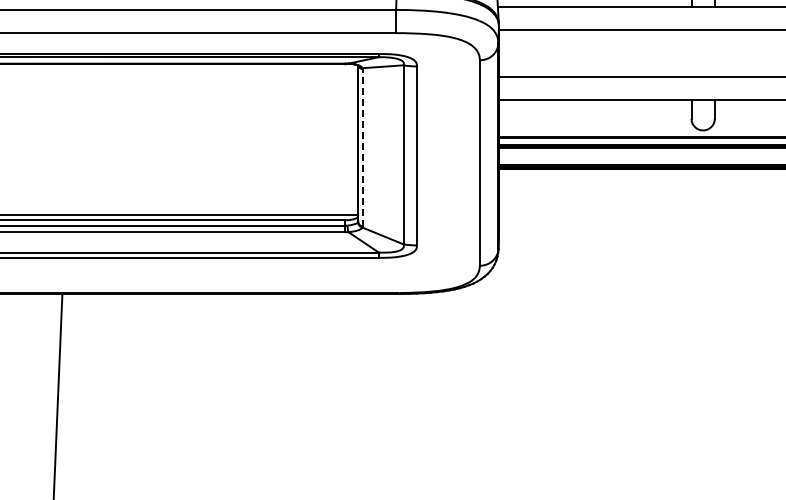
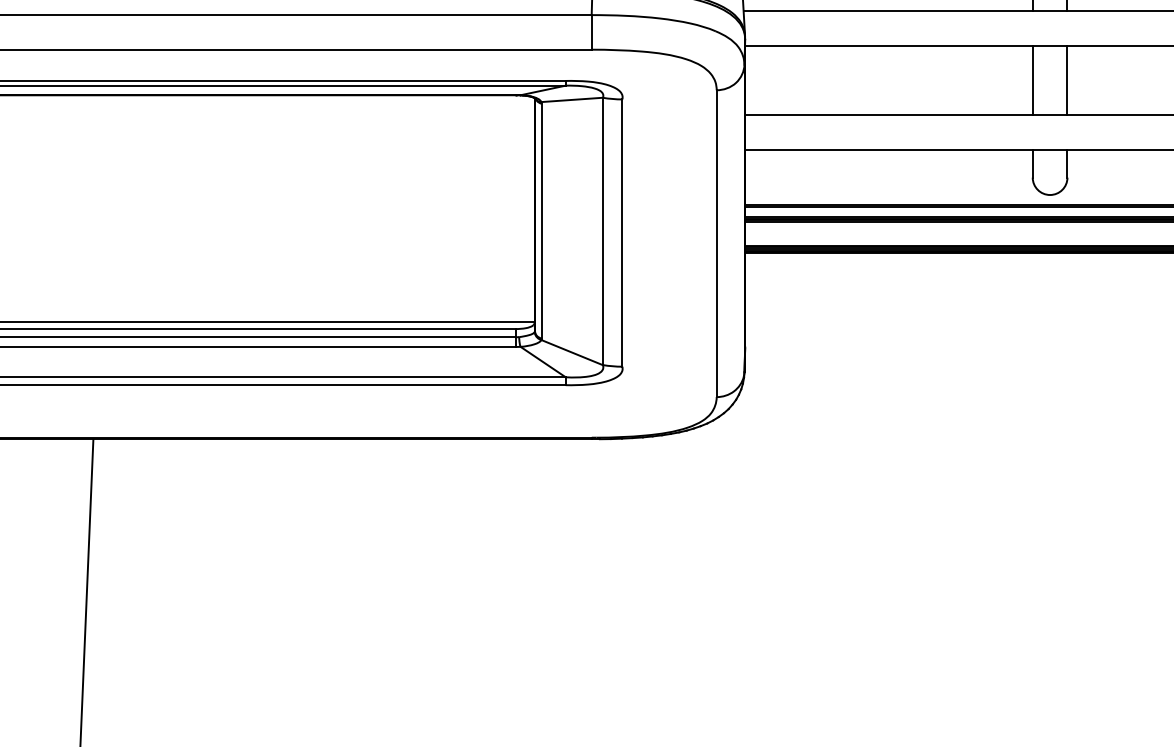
line: (691, 53) -> (1032, 80), added
line: (714, 53) -> (1067, 80), added
line: (362, 147) -> (541, 220), dashed -> solid

